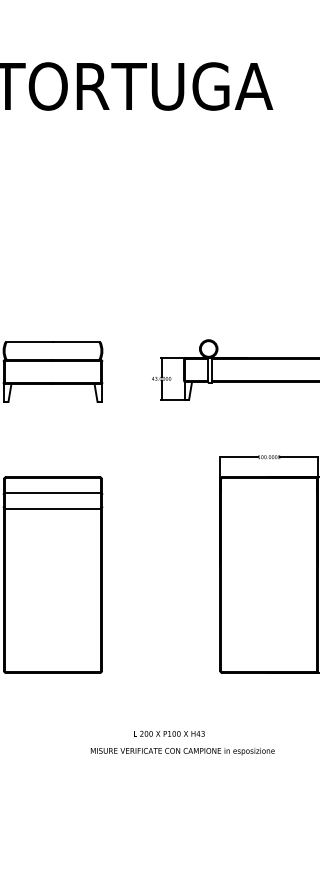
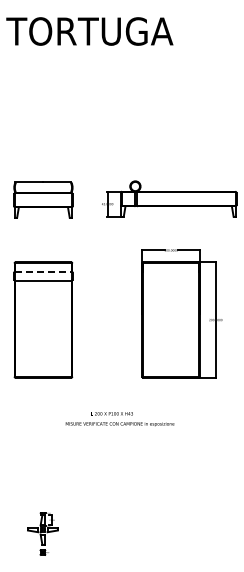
line: (53, 492) -> (43, 271), solid -> dashed

